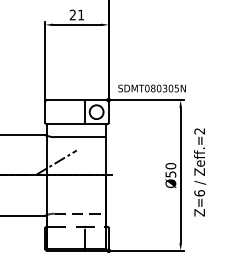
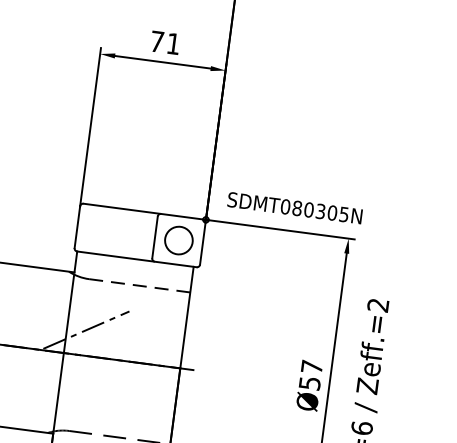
text: (72, 14) -> (156, 40), 21 -> 71
line: (80, 137) -> (140, 286), solid -> dashed
text: (170, 166) -> (311, 367), Ø50 -> Ø57

